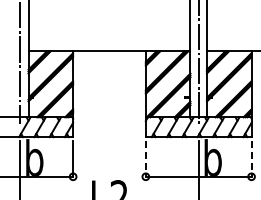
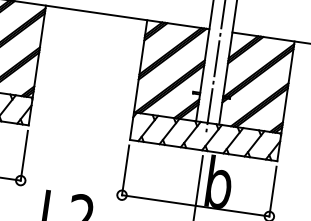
line: (145, 159) -> (125, 171), dashed -> solid
line: (251, 159) -> (272, 192), dashed -> solid

